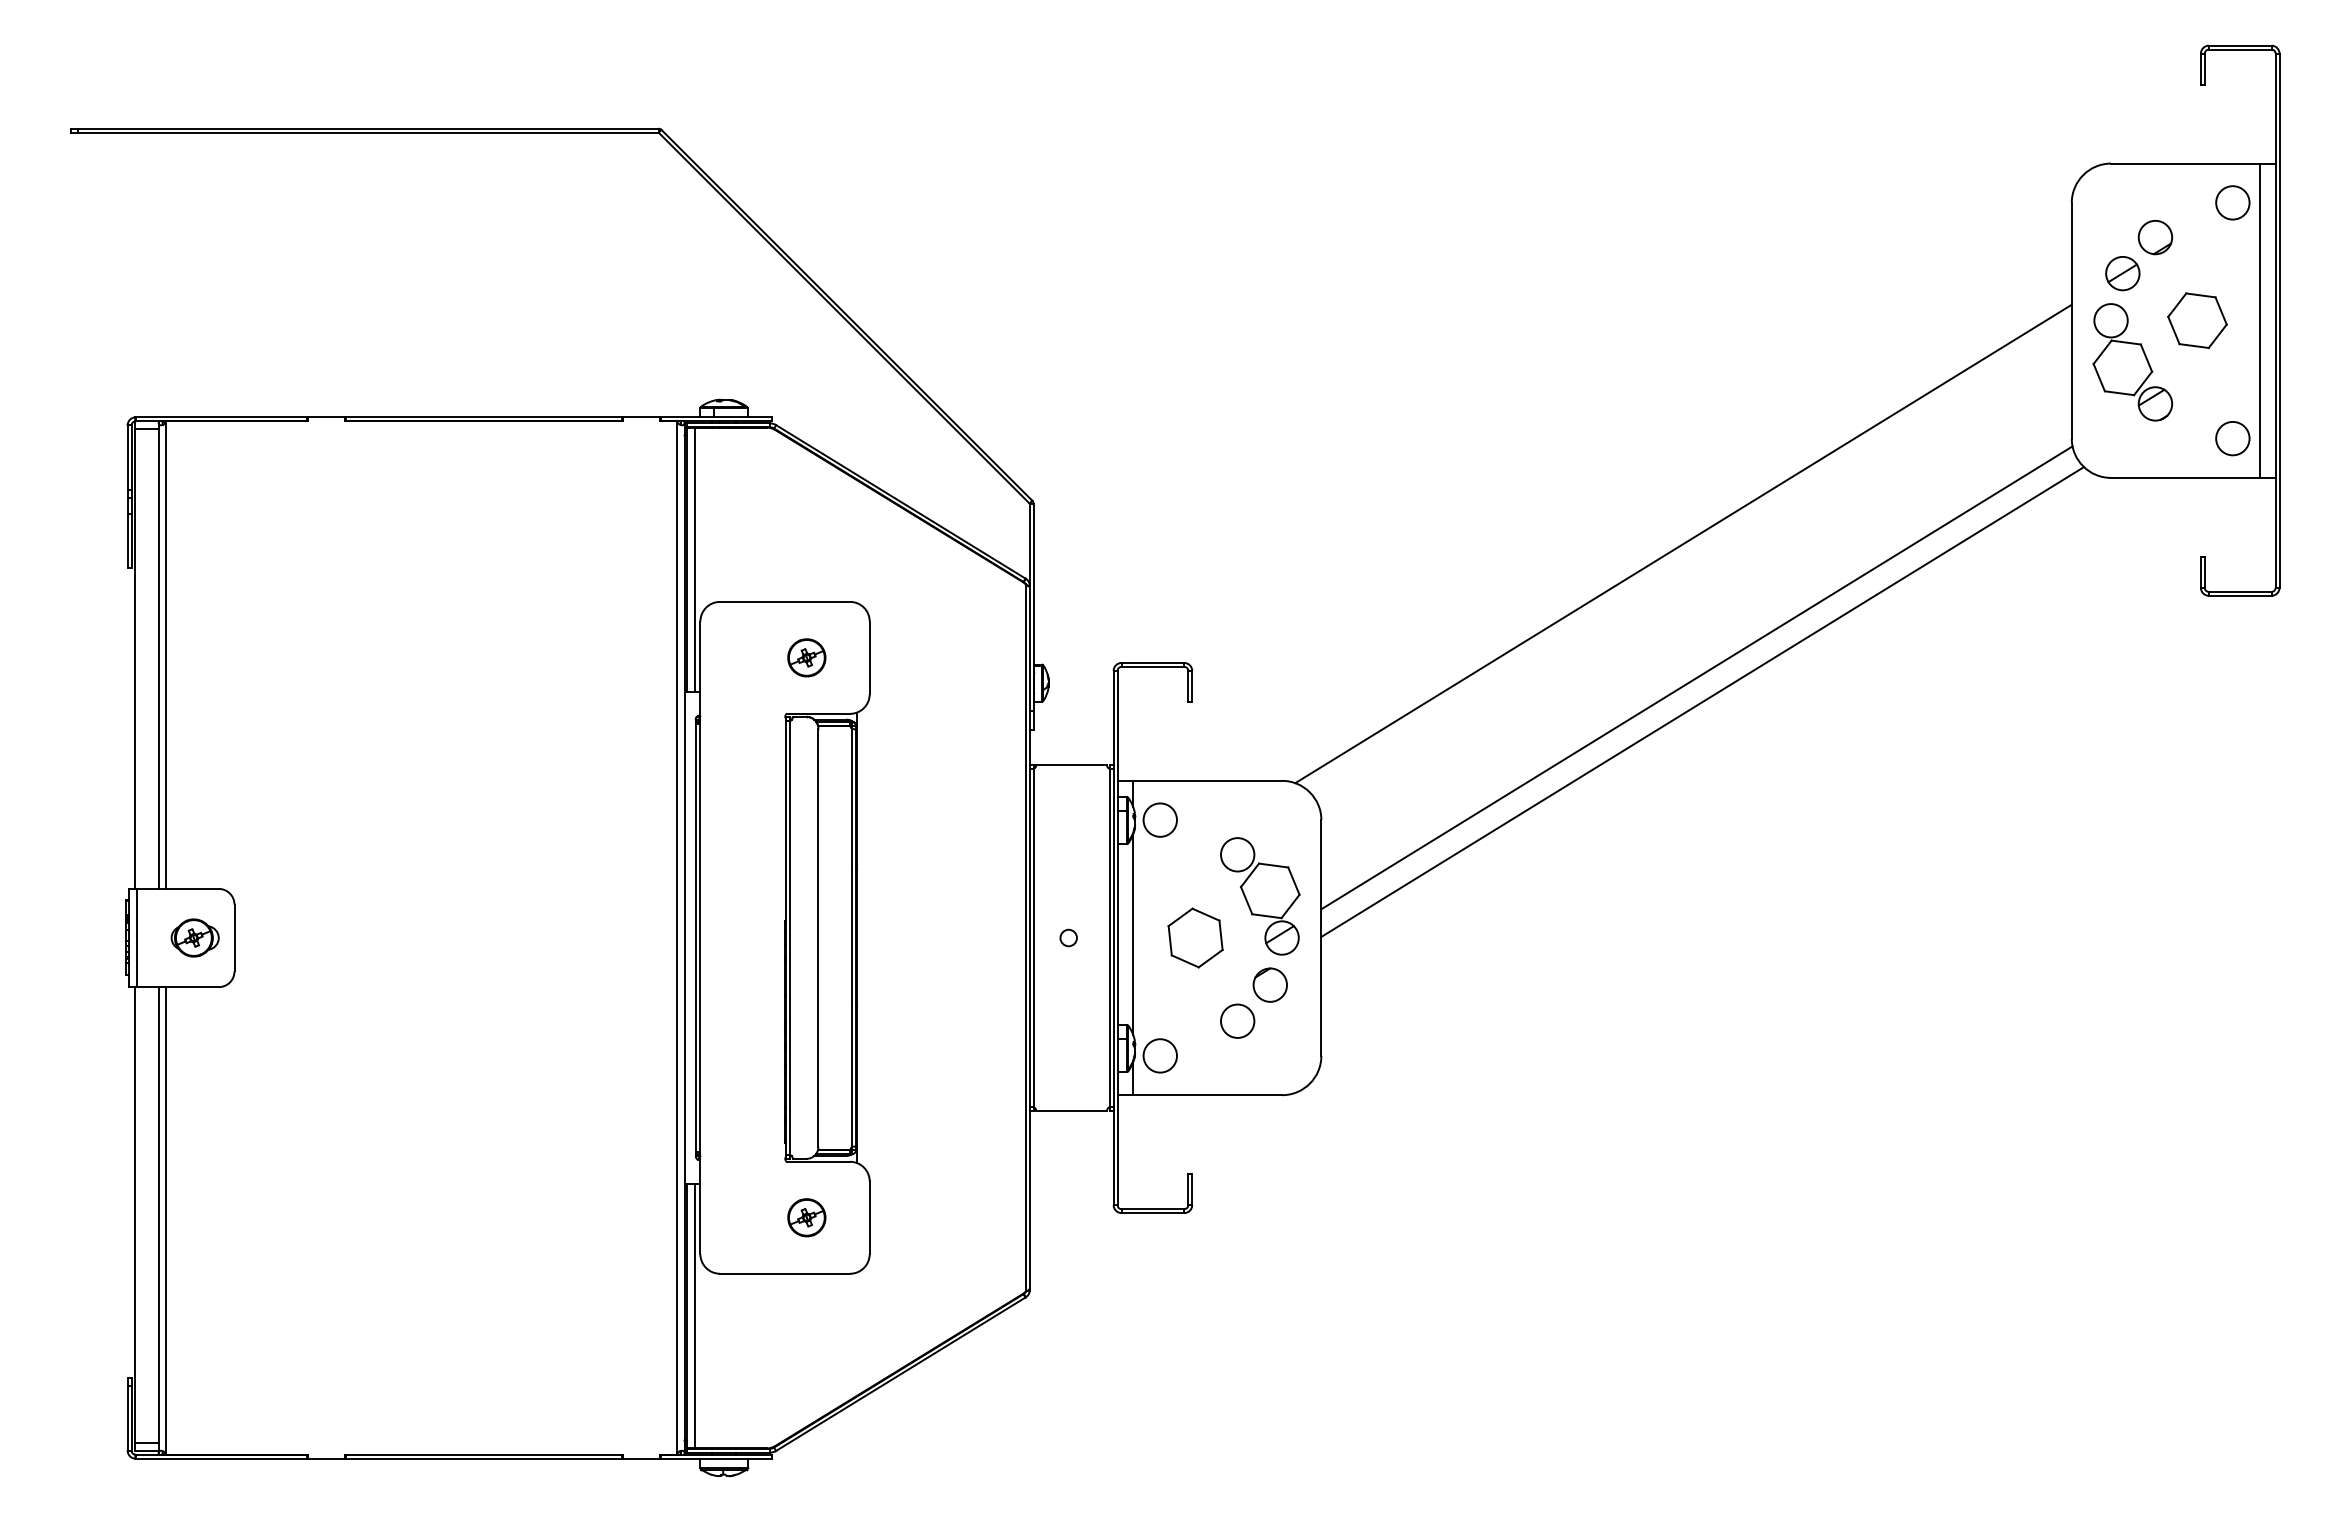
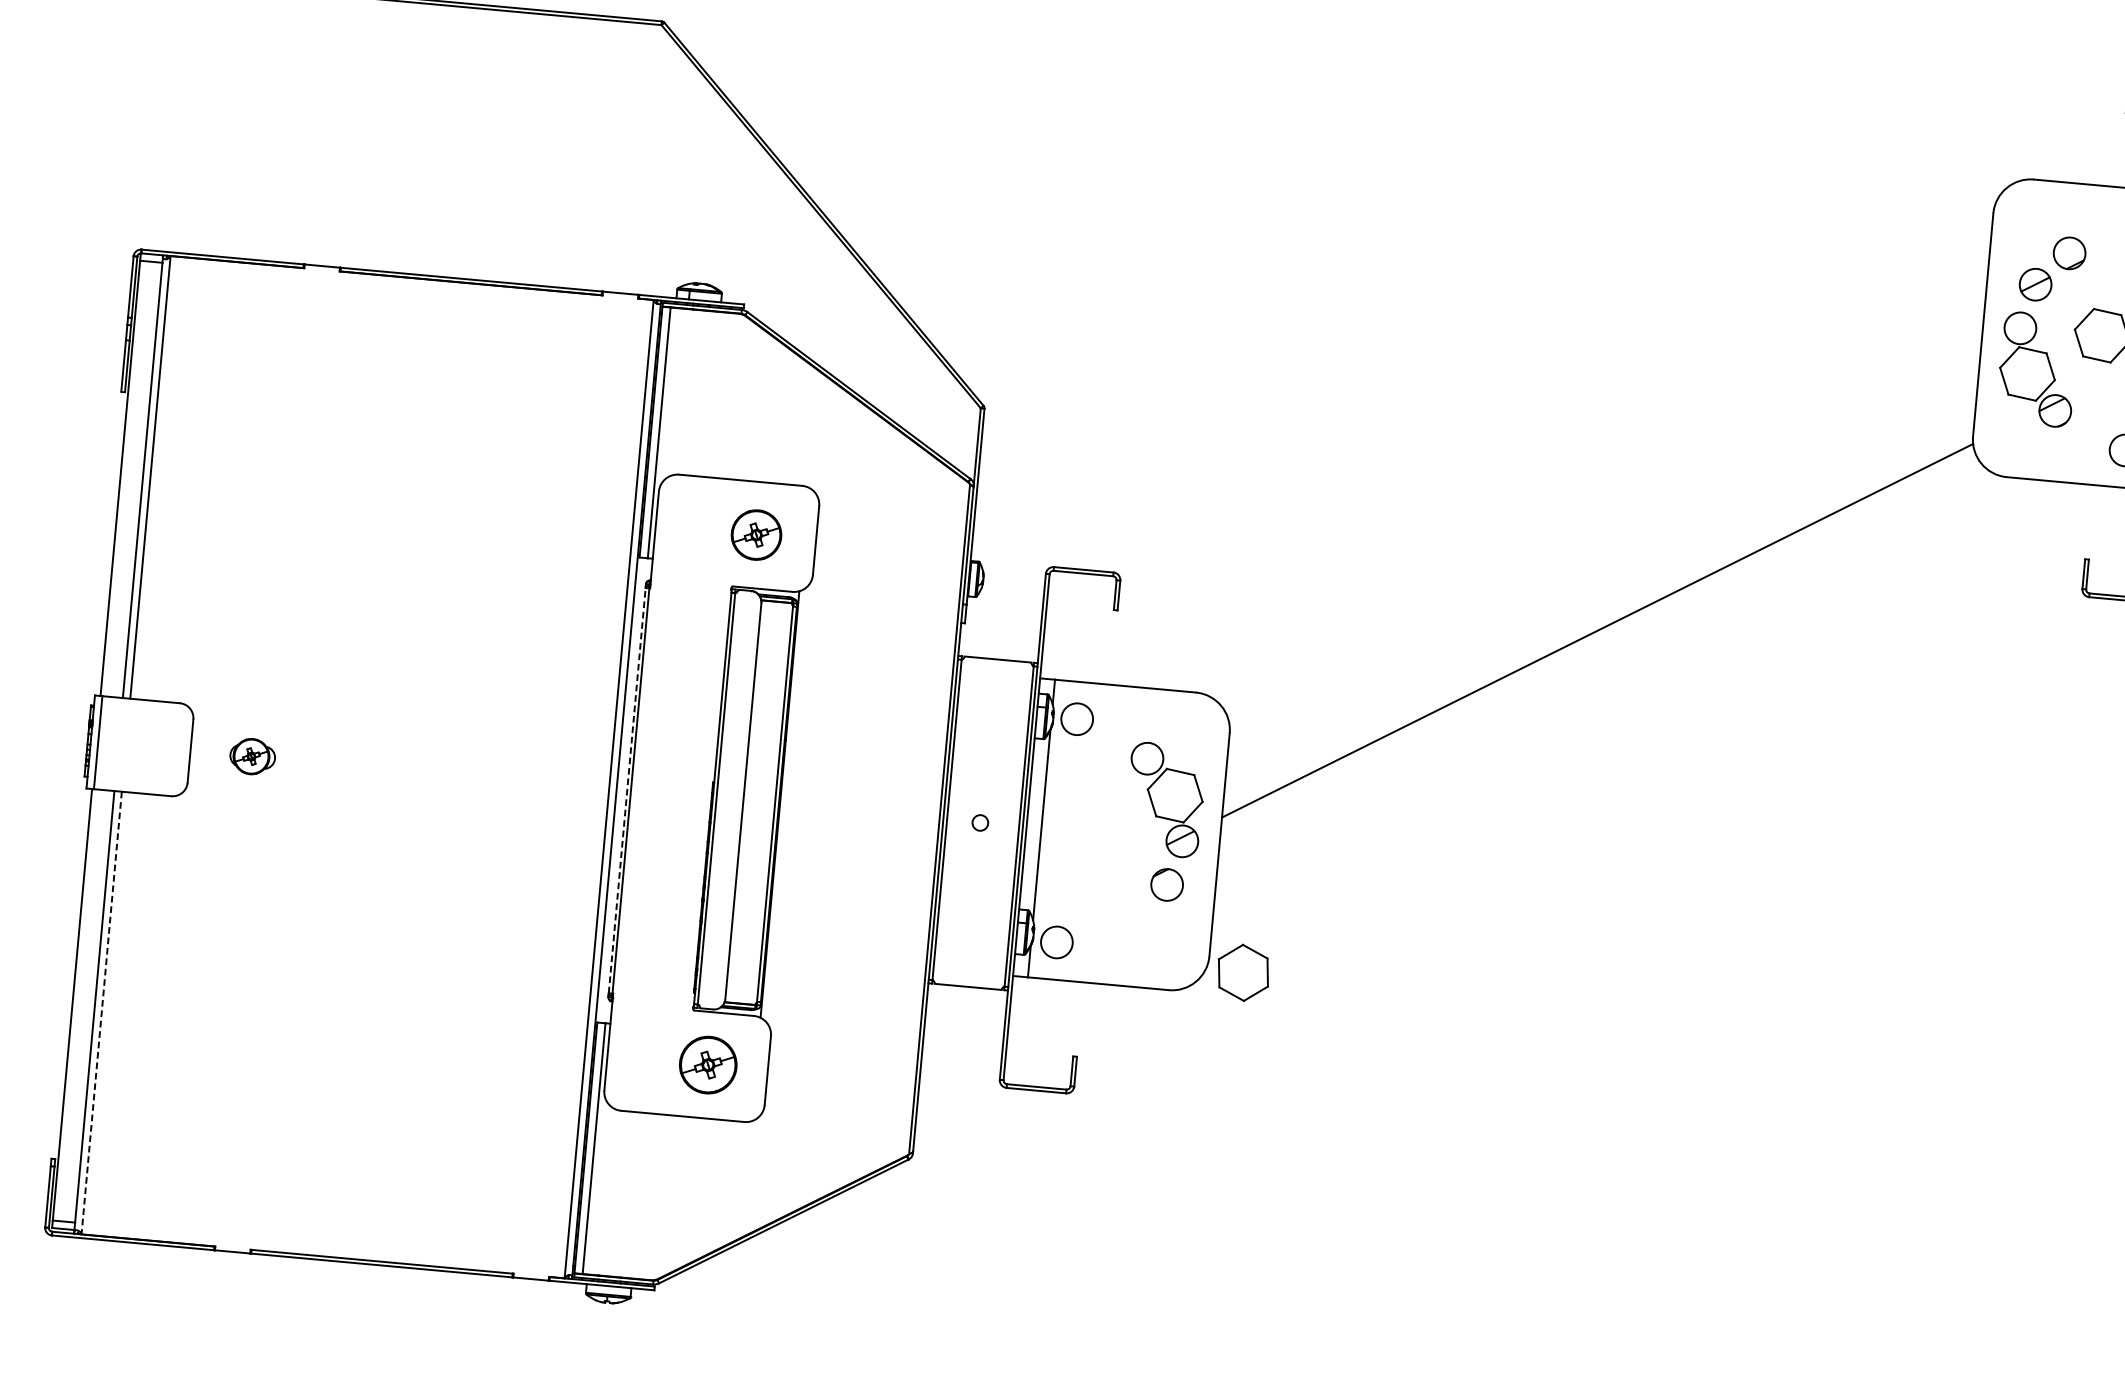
line: (1683, 543) -> (1596, 502), removed
part: (806, 657) -> (756, 534), size x1.4
line: (1702, 701) -> (1600, 653), removed
part: (194, 937) -> (252, 756), moved
line: (695, 937) -> (627, 790), solid -> dashed
part: (1195, 937) -> (1243, 972), moved
circle: (1237, 1020) -> (1133, 915), removed
part: (806, 1217) -> (708, 1064), size x1.6
line: (166, 1220) -> (101, 1012), solid -> dashed

